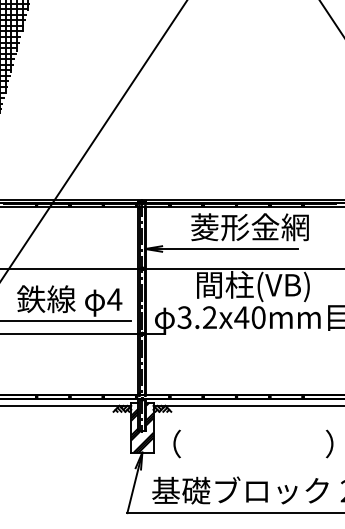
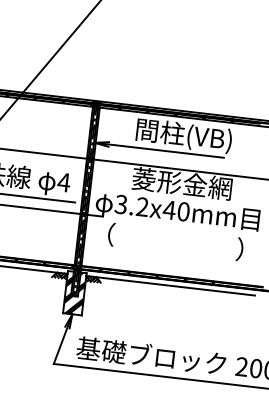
text: (249, 228) -> (184, 135), 菱形金網 -> 間柱(VB)
text: (252, 286) -> (181, 184), 間柱(VB) -> 菱形金網
text: (253, 443) -> (175, 241), moved

